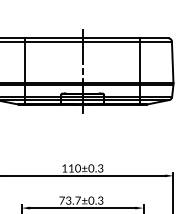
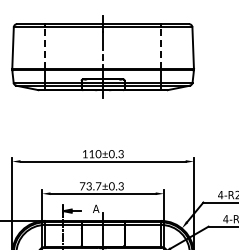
line: (25, 62) -> (45, 48), solid -> dashed
line: (140, 62) -> (160, 48), solid -> dashed

